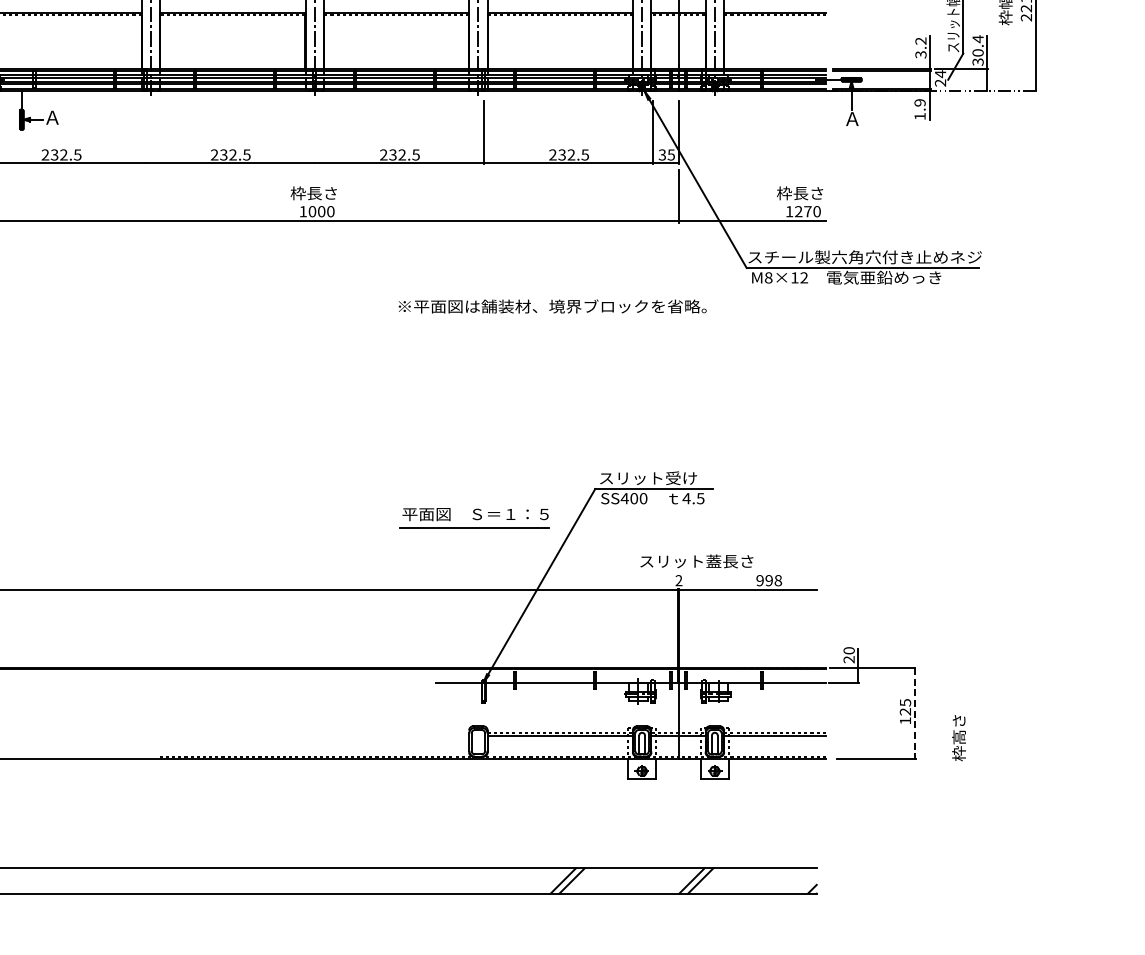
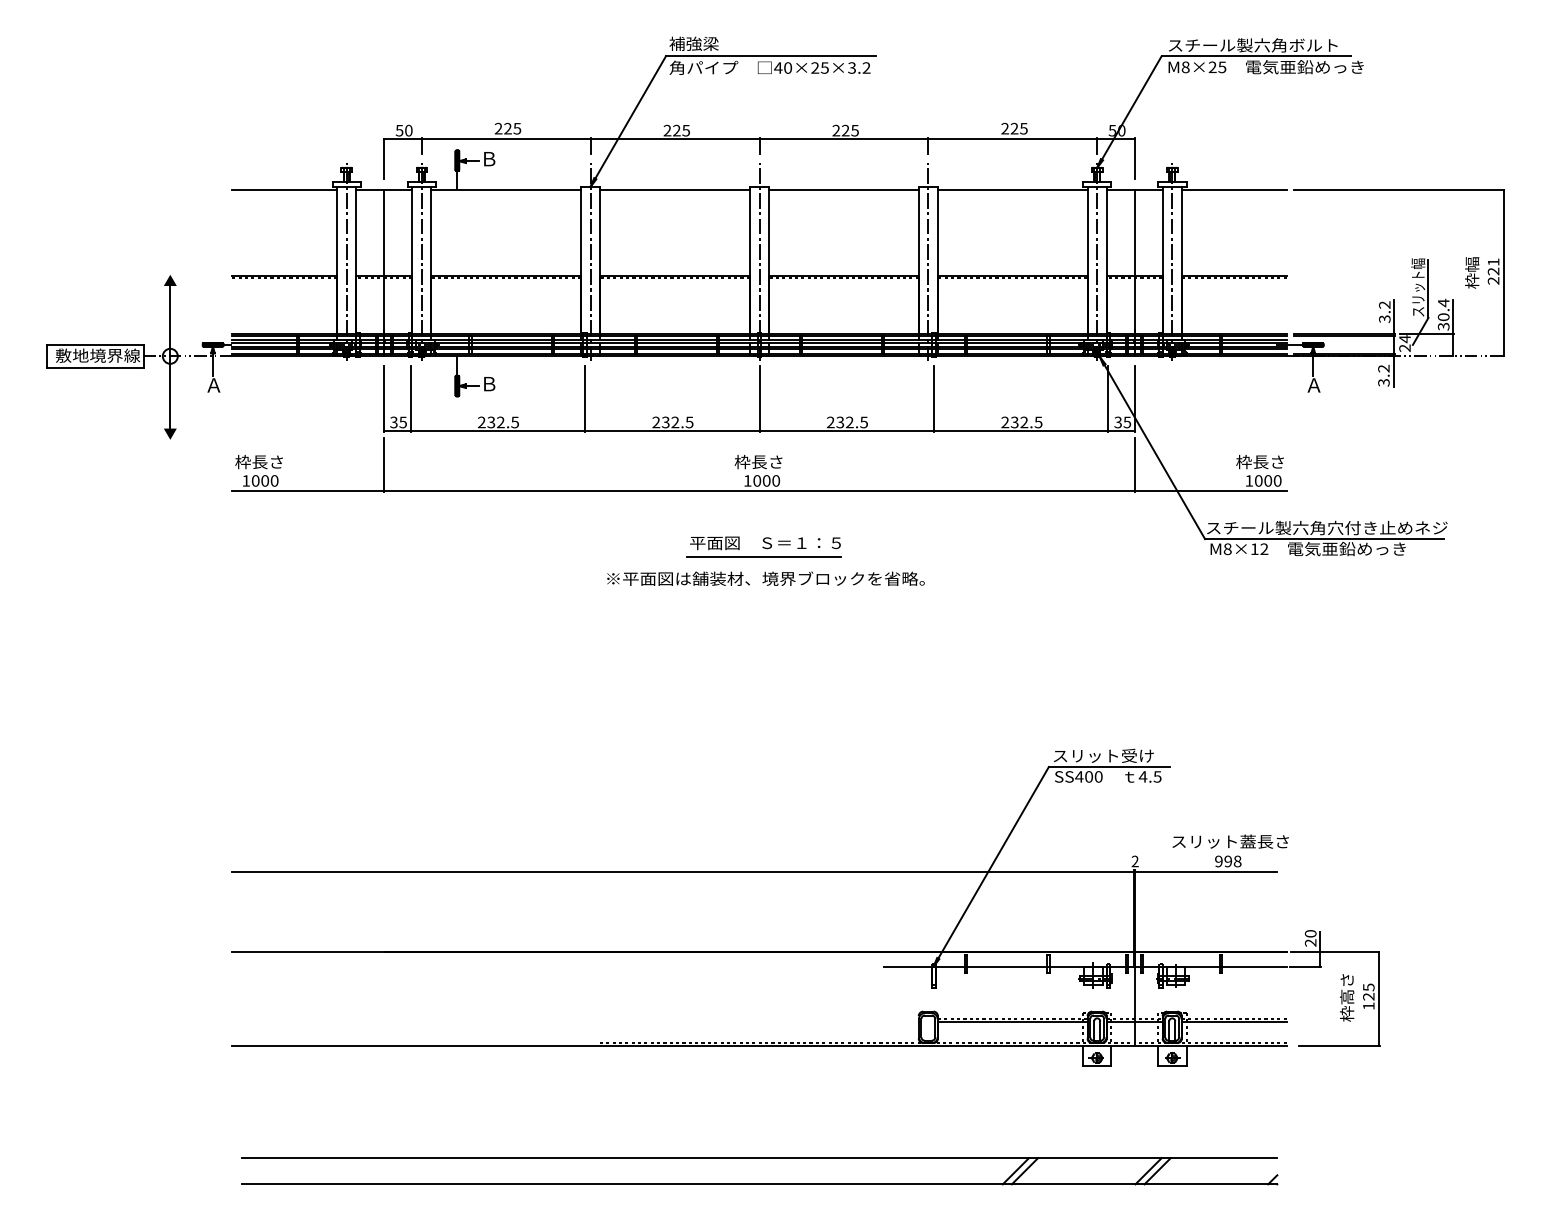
text: (919, 109) -> (1383, 375), 1.9 -> 3.2
text: (51, 118) -> (488, 384), Ａ -> Ｂ
line: (145, 131) -> (585, 398), added
line: (314, 131) -> (759, 398), added
text: (803, 211) -> (1263, 480), 1270 -> 1000
text: (552, 306) -> (765, 578), moved
part: (473, 517) -> (763, 546), moved
text: (696, 561) -> (1230, 841), moved
line: (914, 713) -> (1378, 998), dashed -> solid
text: (959, 737) -> (1347, 997), moved

